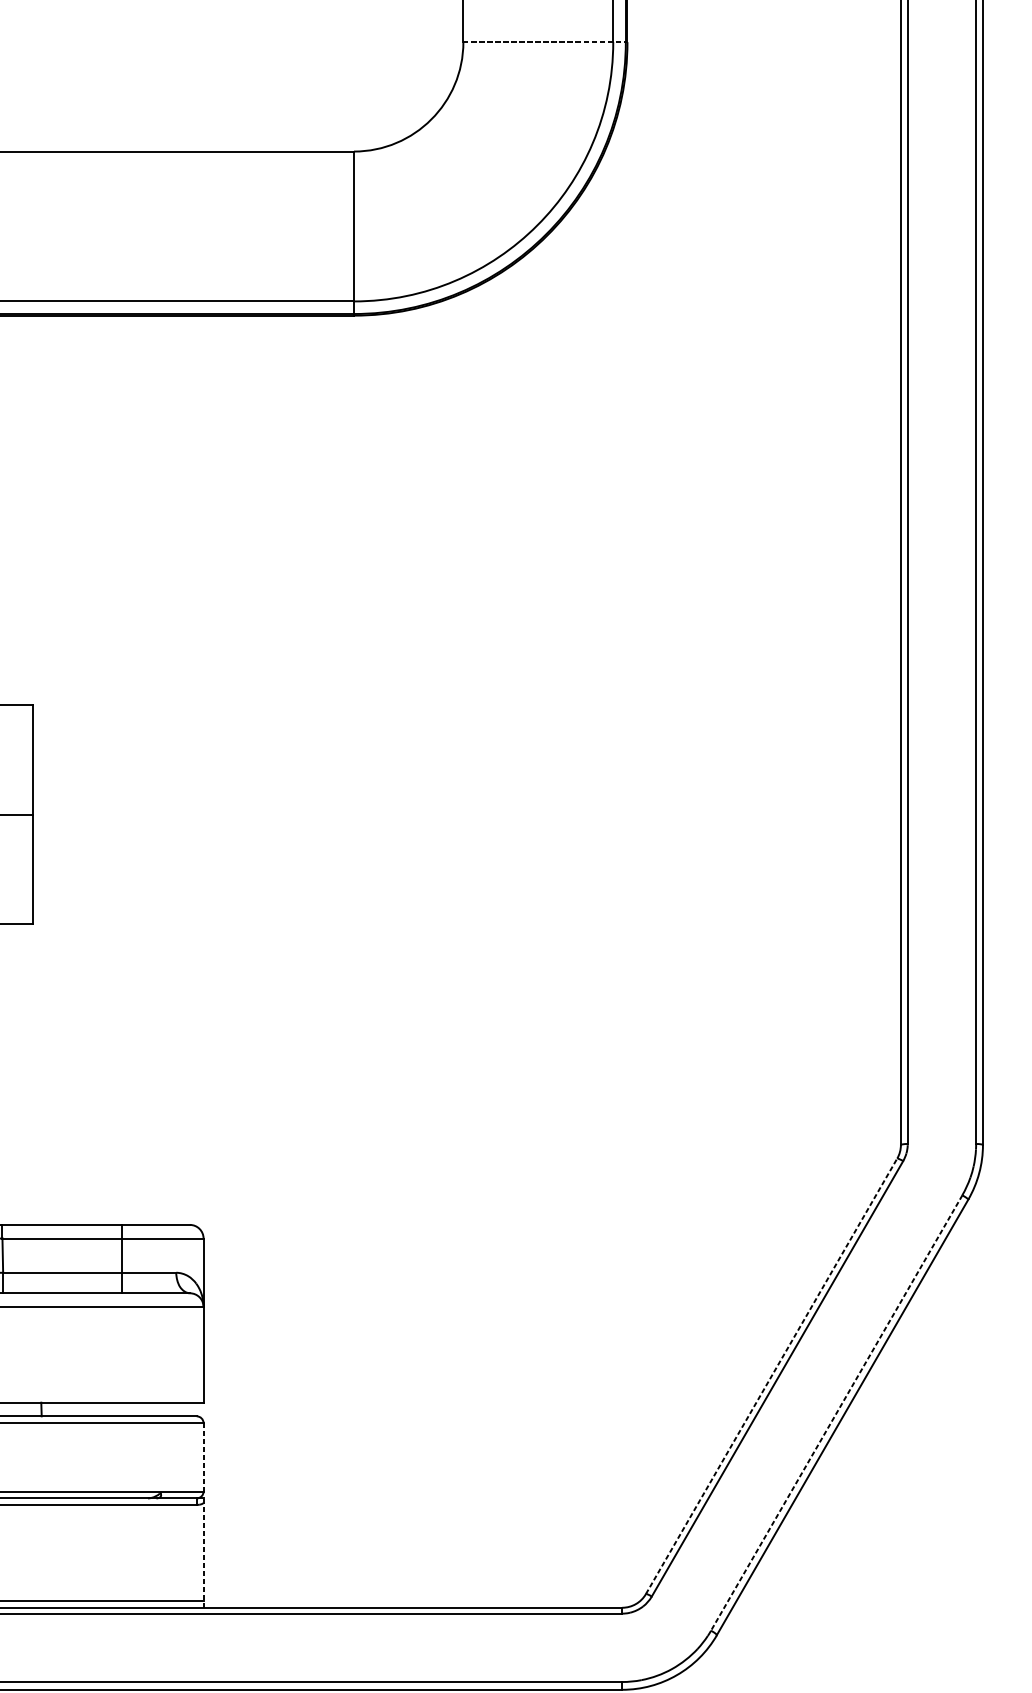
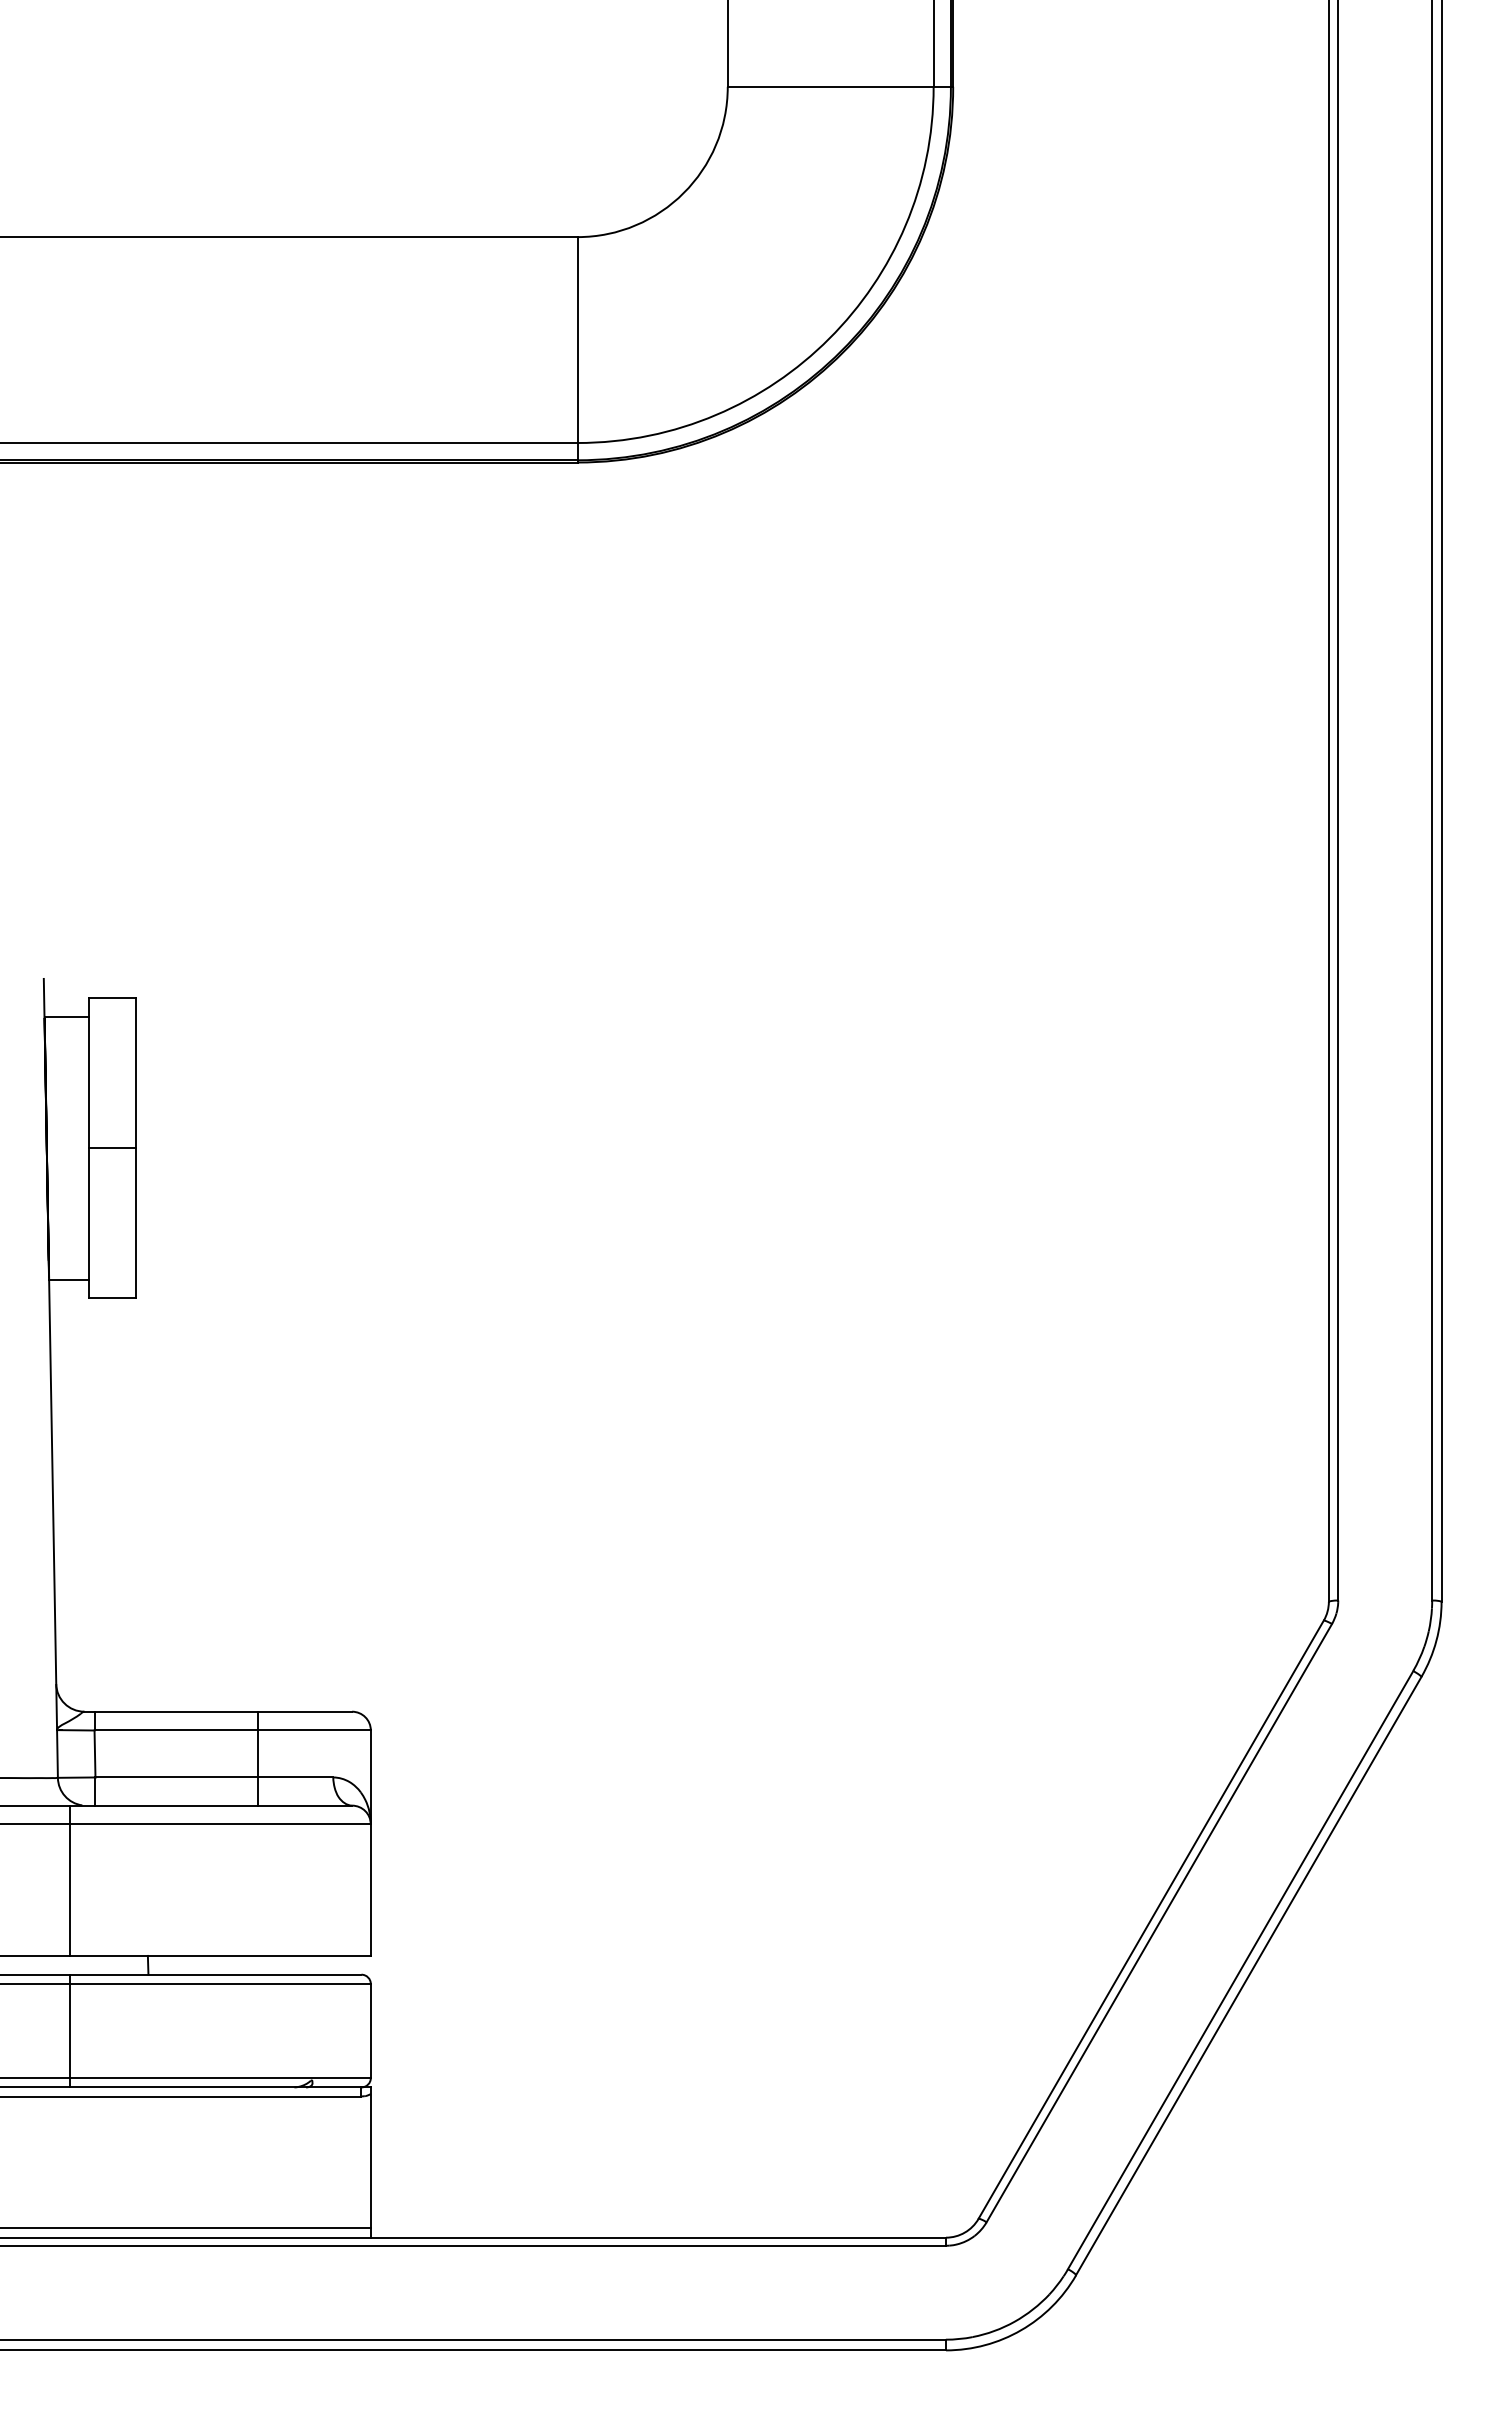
line: (545, 41) -> (840, 86), dashed -> solid
line: (771, 1376) -> (1151, 1919), dashed -> solid
line: (836, 1413) -> (1240, 1970), dashed -> solid
line: (203, 1457) -> (370, 2031), dashed -> solid
line: (203, 1553) -> (370, 2162), dashed -> solid

